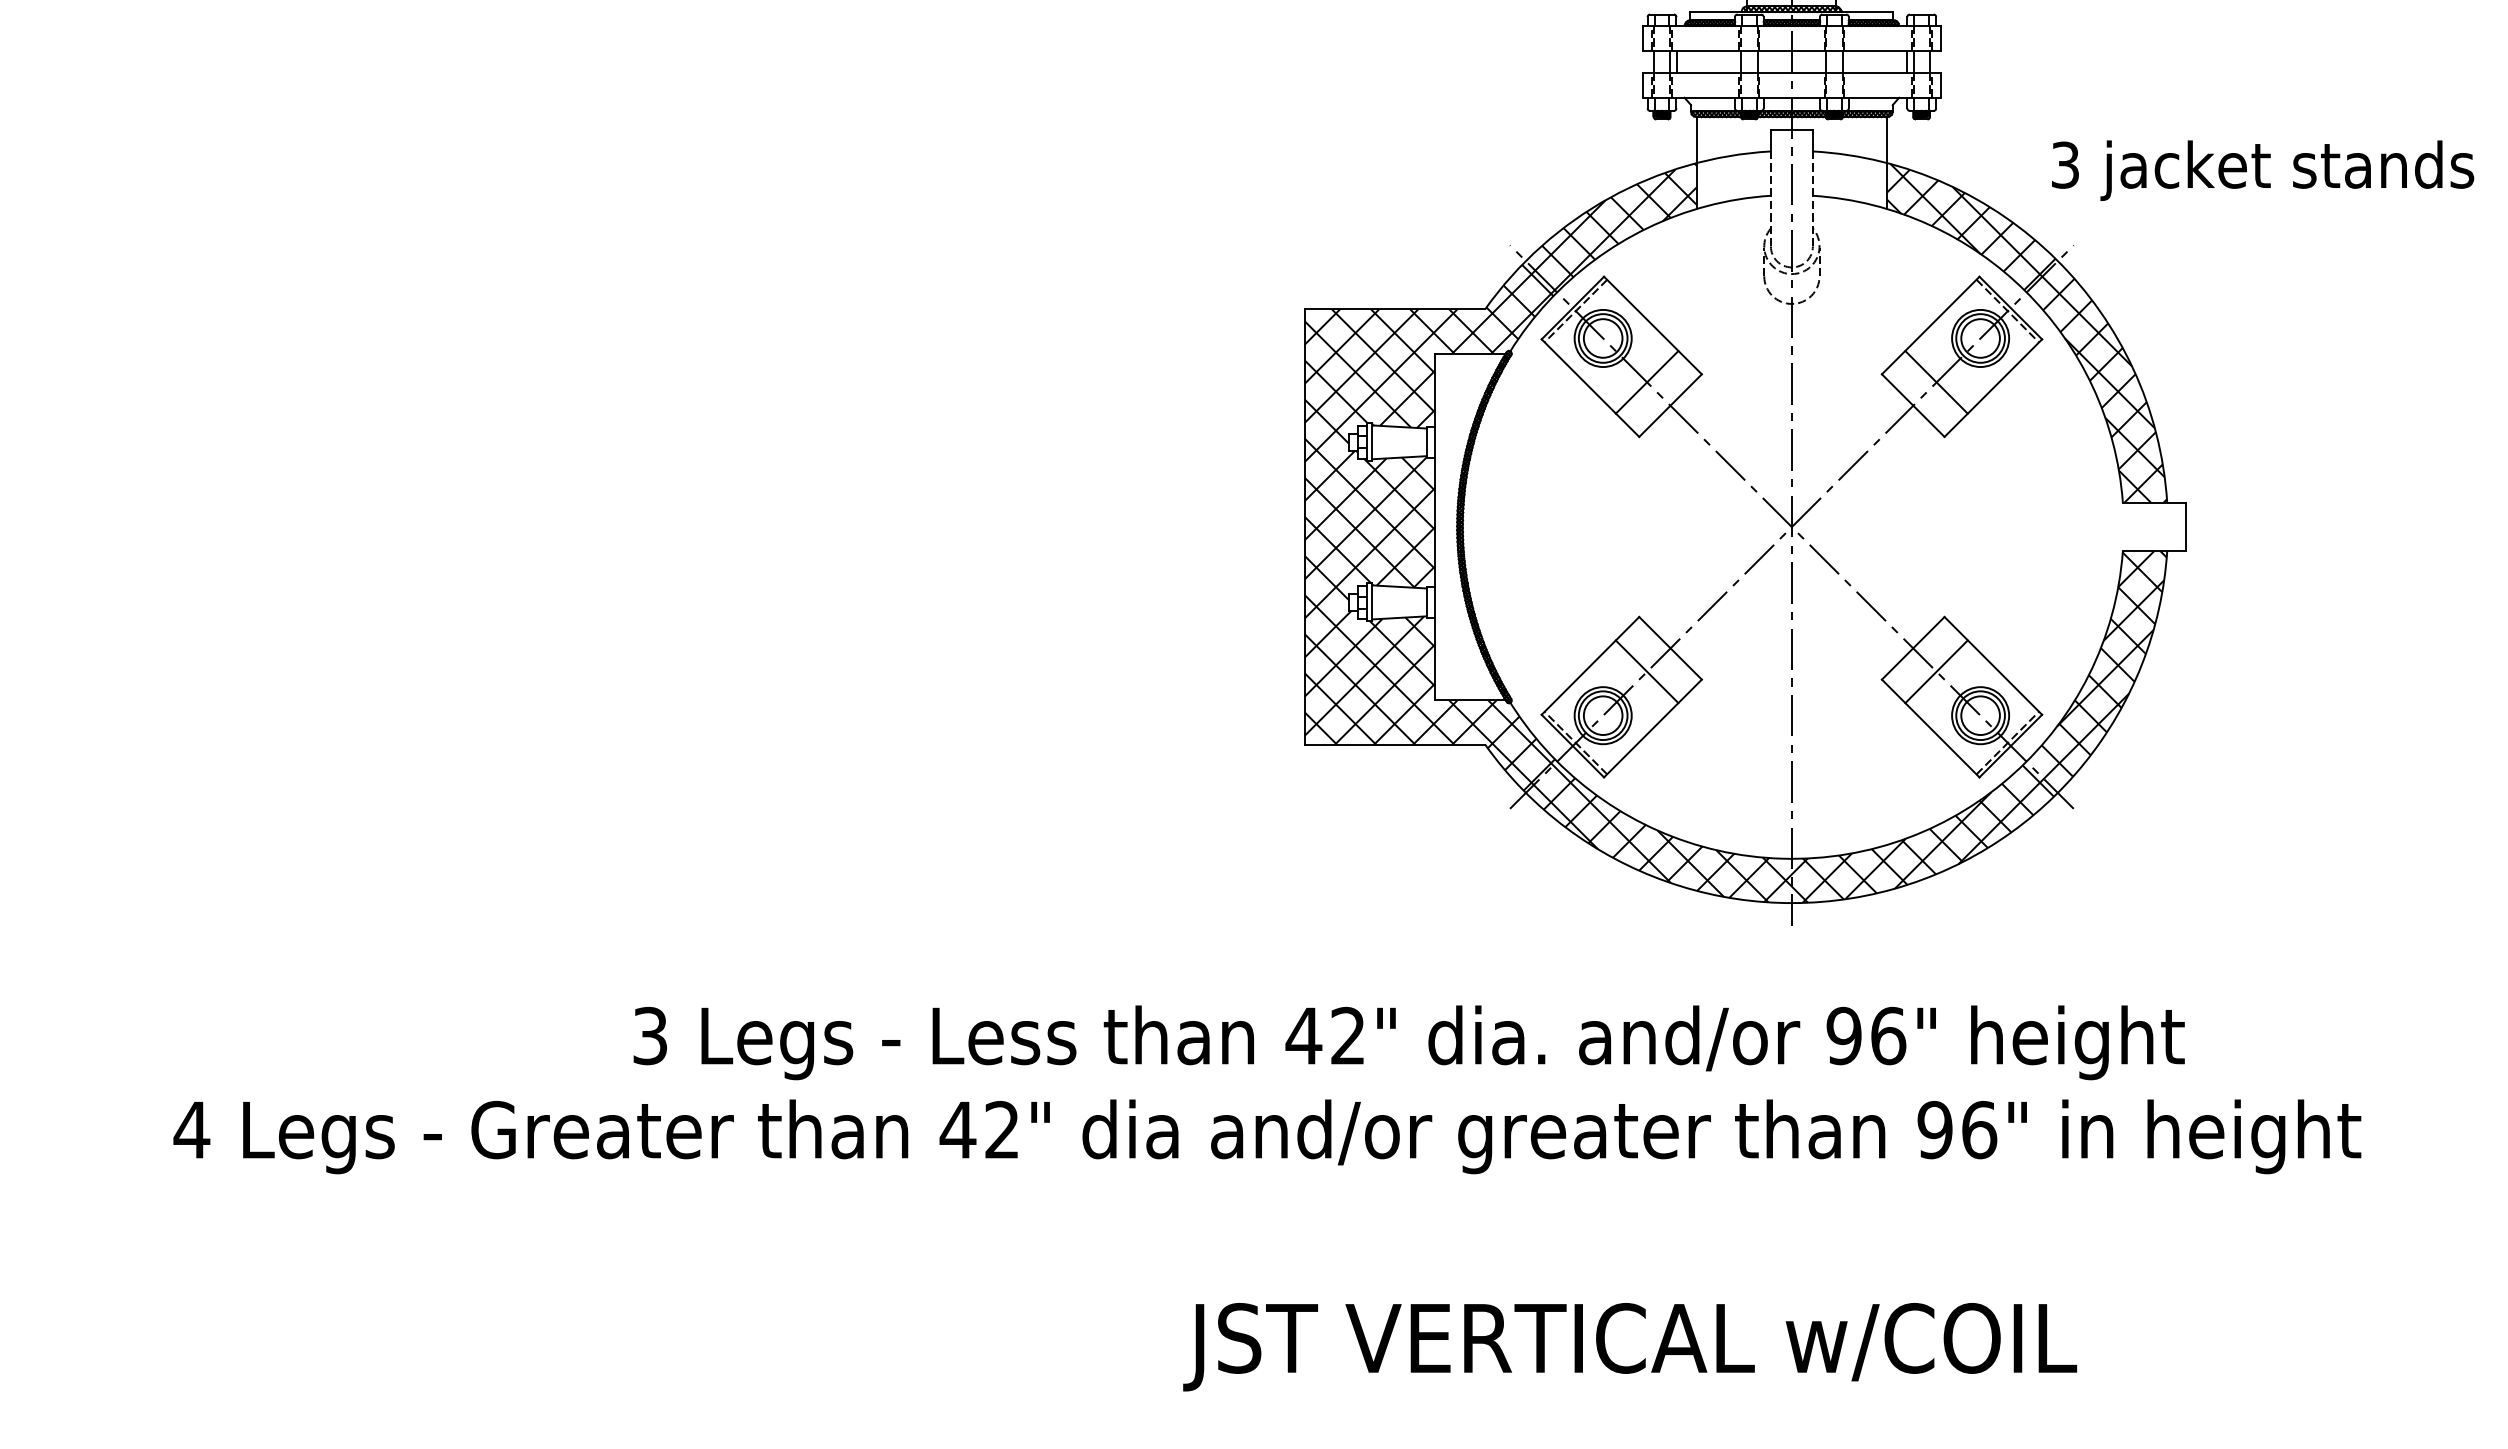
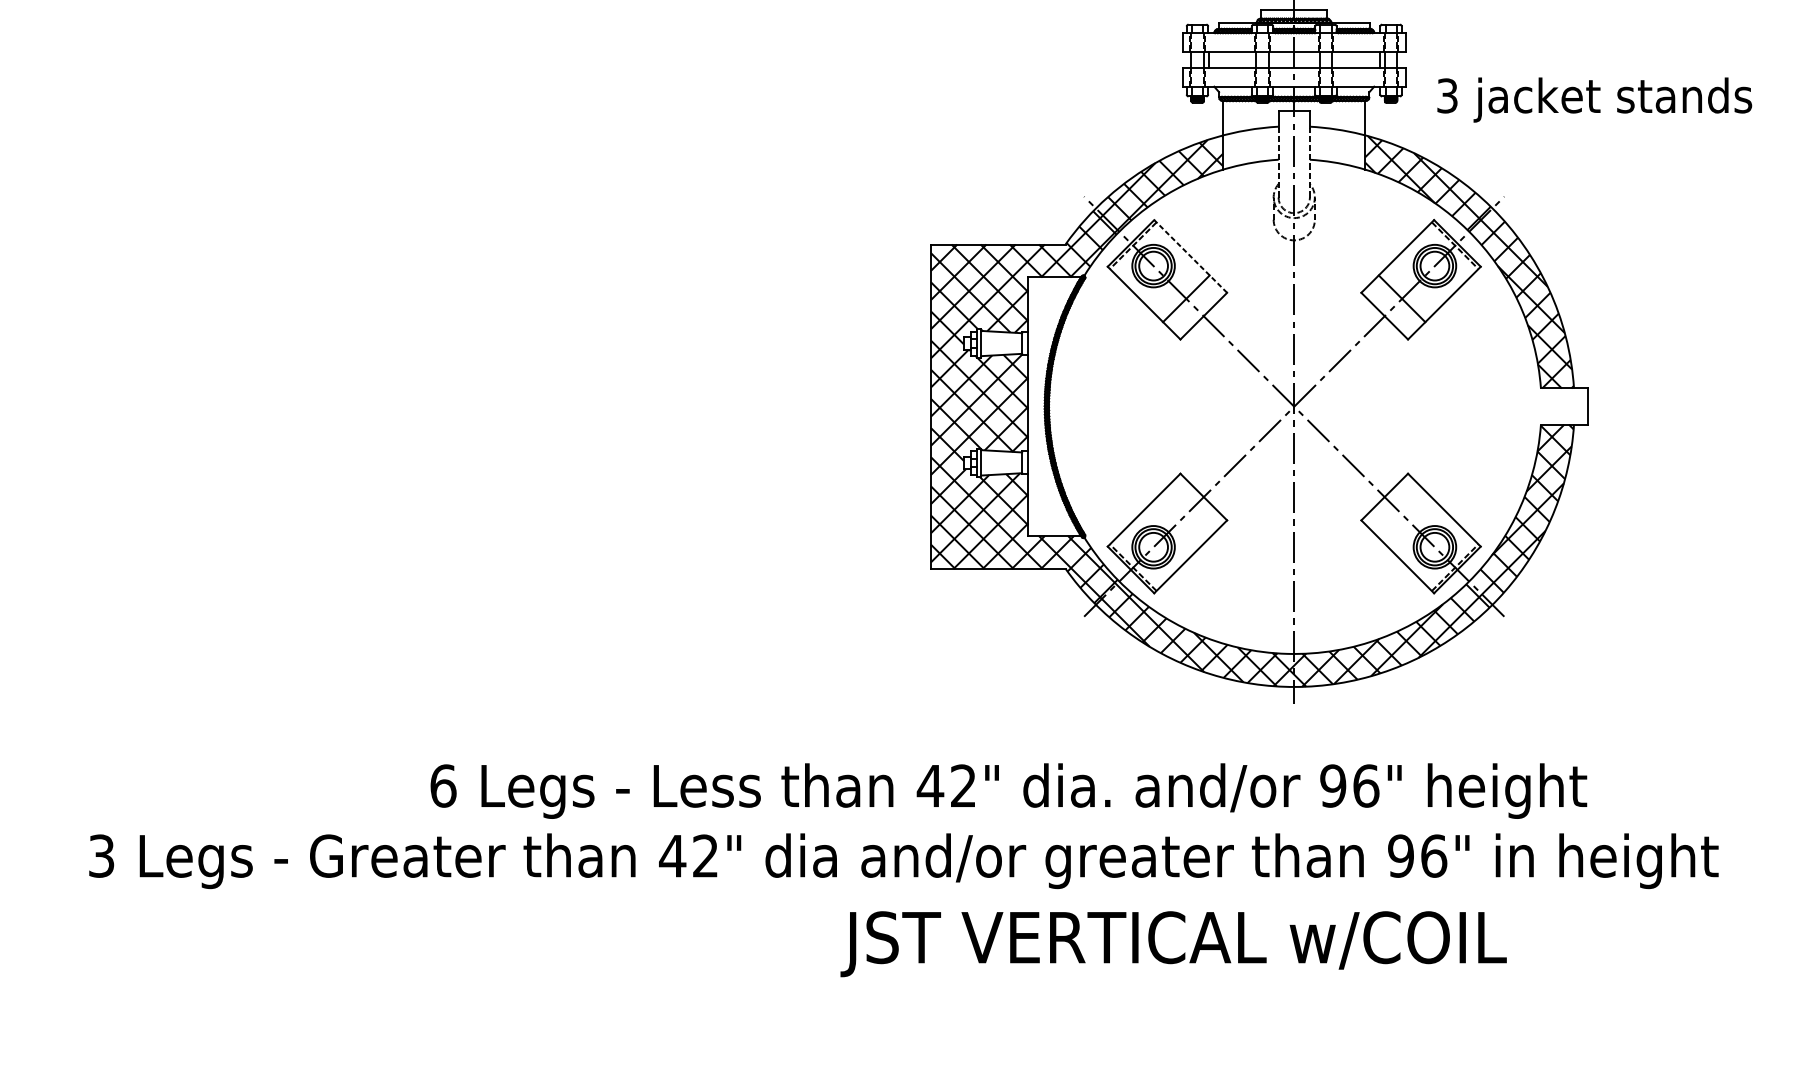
text: (2263, 170) -> (1595, 99), moved
line: (1652, 325) -> (1190, 256), solid -> dashed
line: (1646, 671) -> (1185, 514), removed
line: (1936, 671) -> (1402, 514), removed
text: (650, 1035) -> (443, 785), 3 -> 6
text: (191, 1129) -> (101, 855), 4 -> 3
text: (1630, 1347) -> (1173, 944), moved

